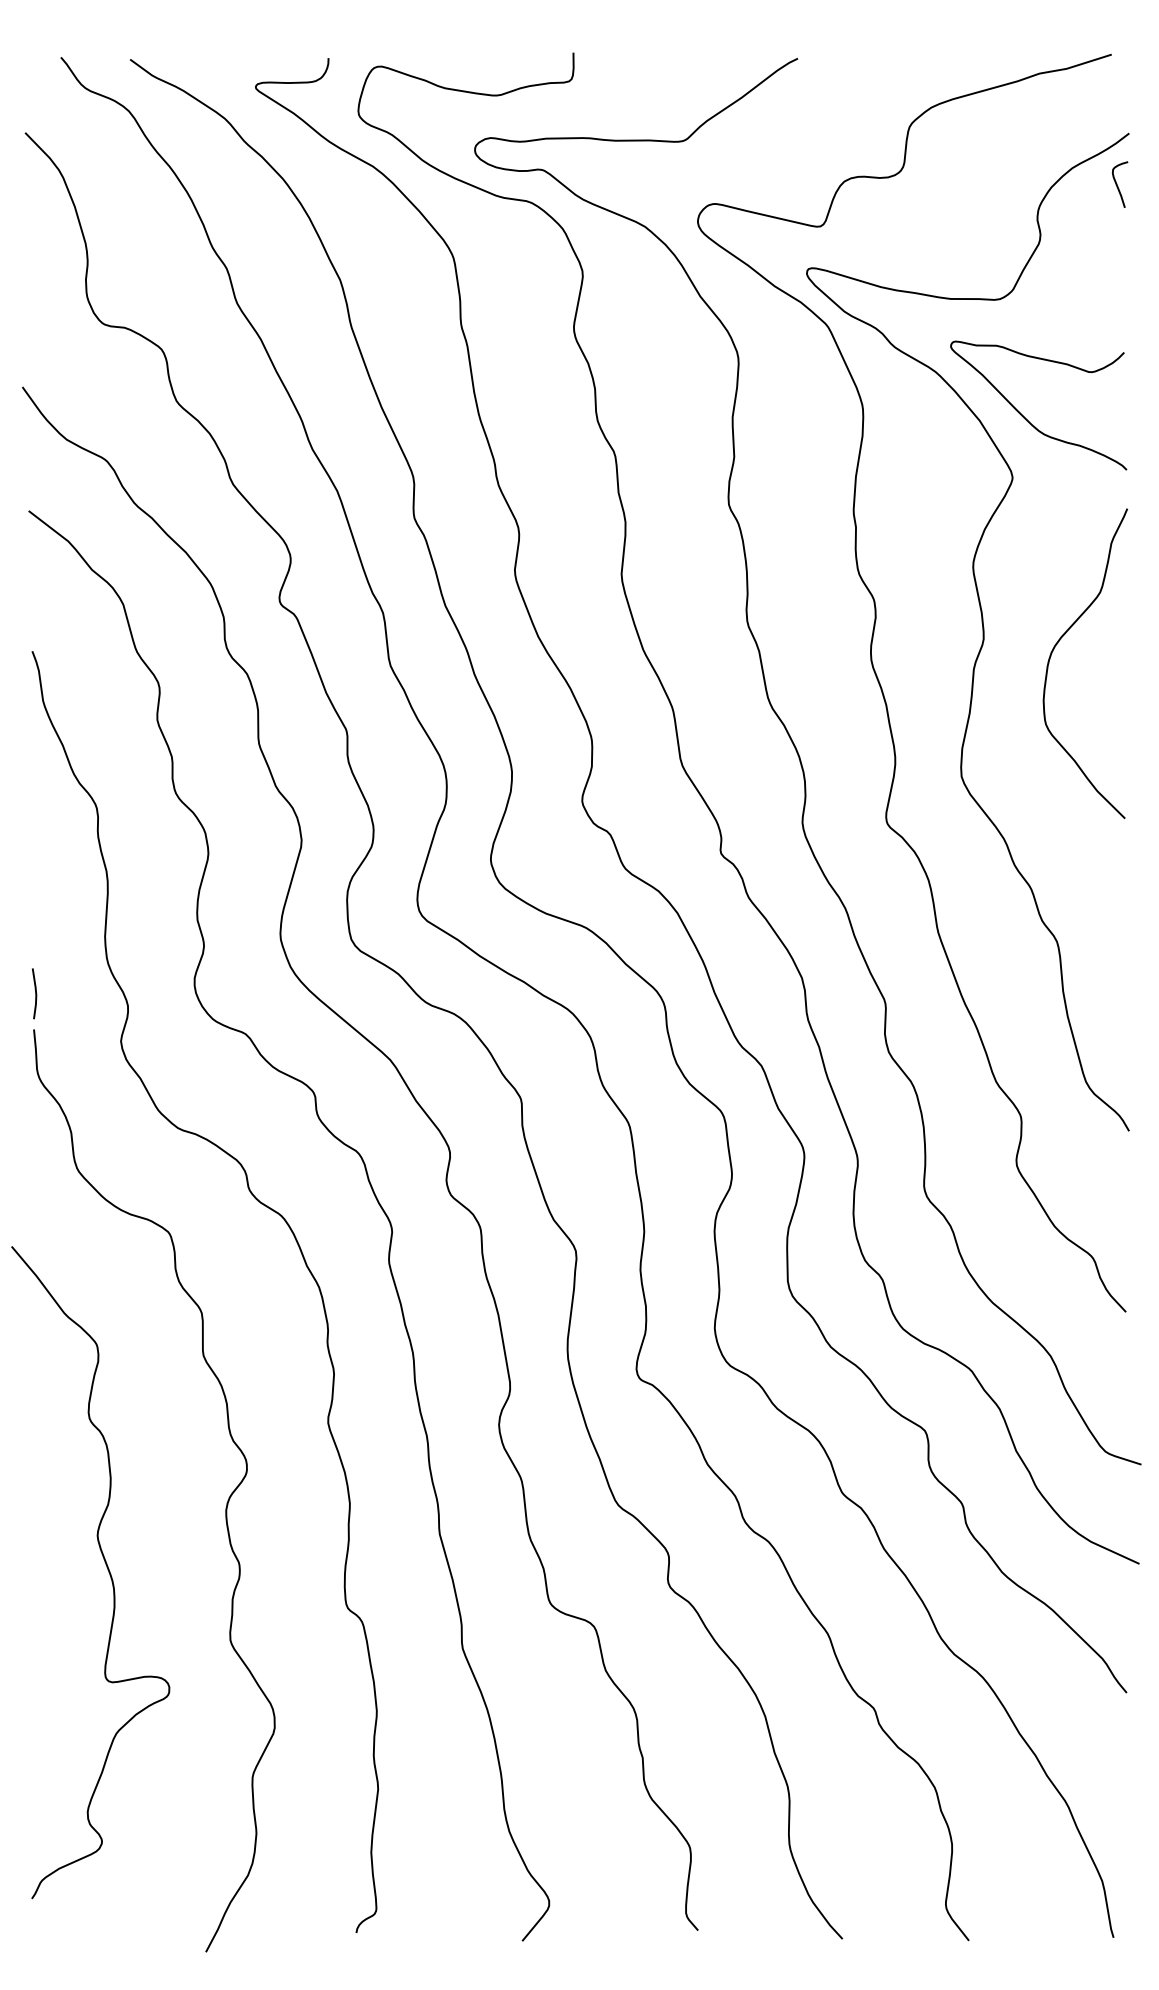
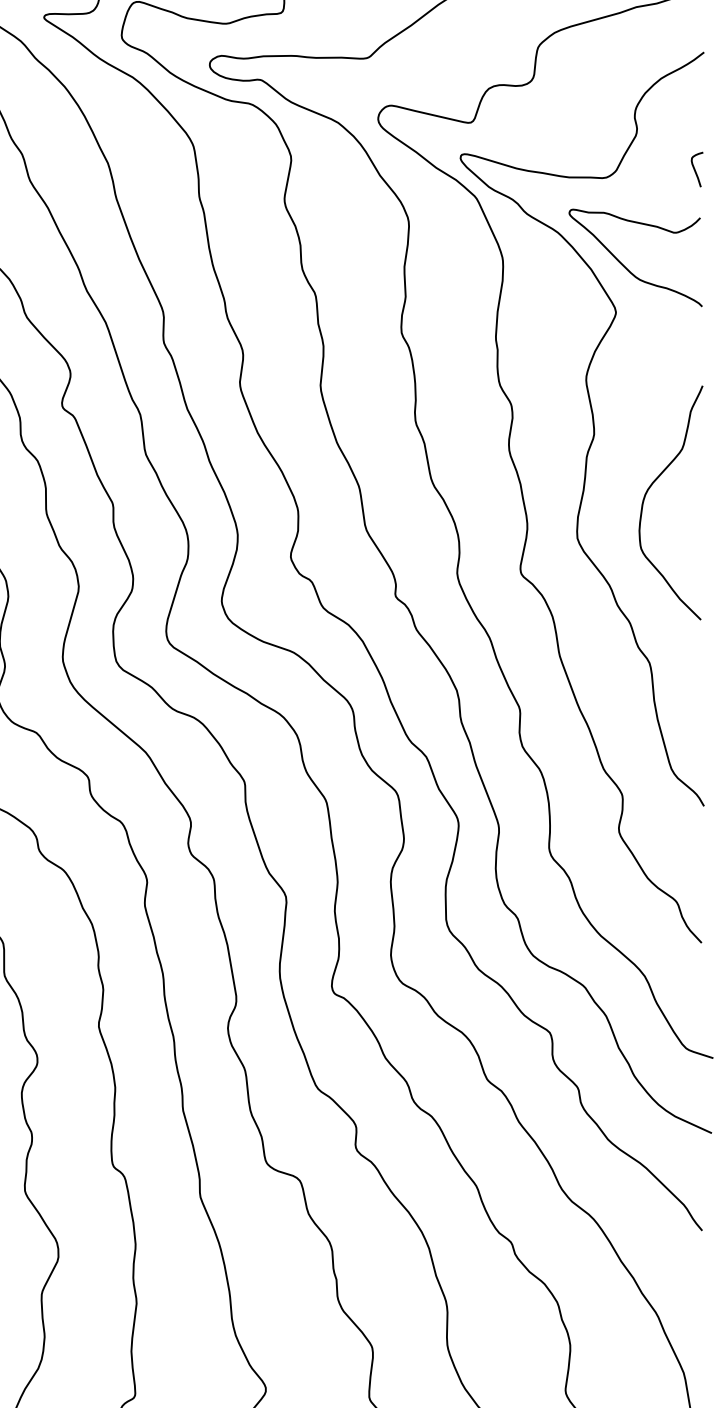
curve: (1118, 186) -> (696, 171), moved
curve: (1058, 643) -> (650, 487), moved

